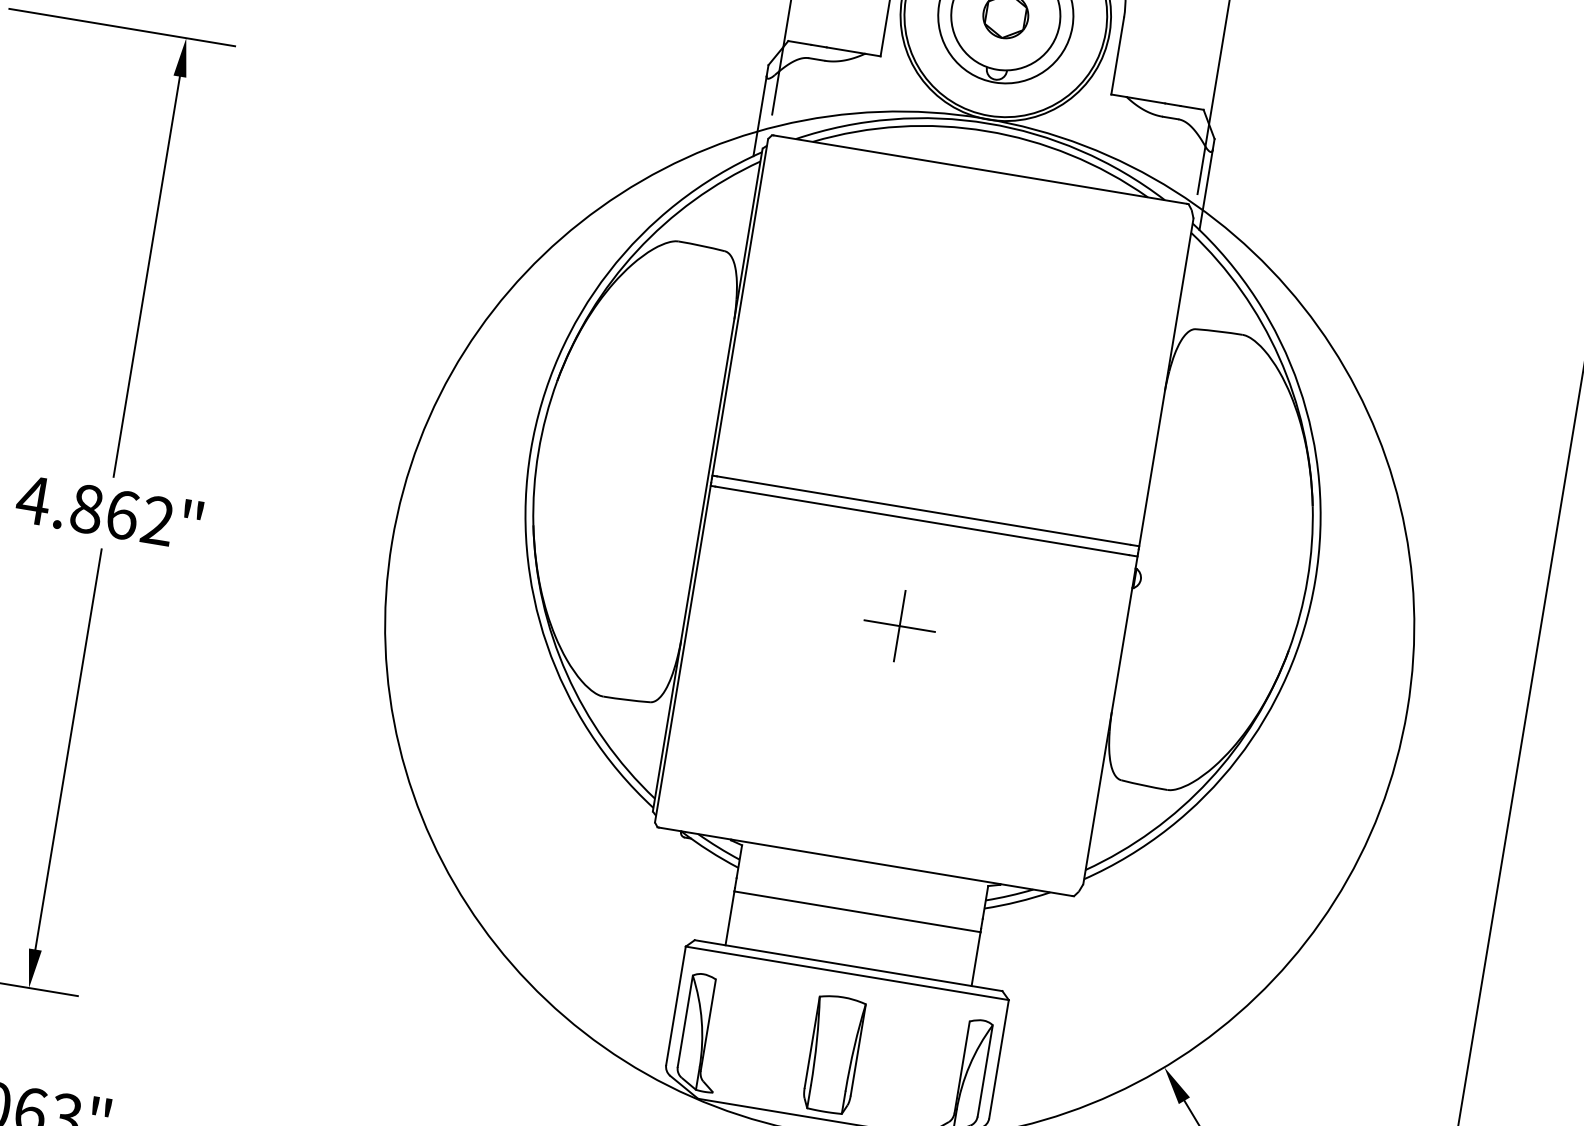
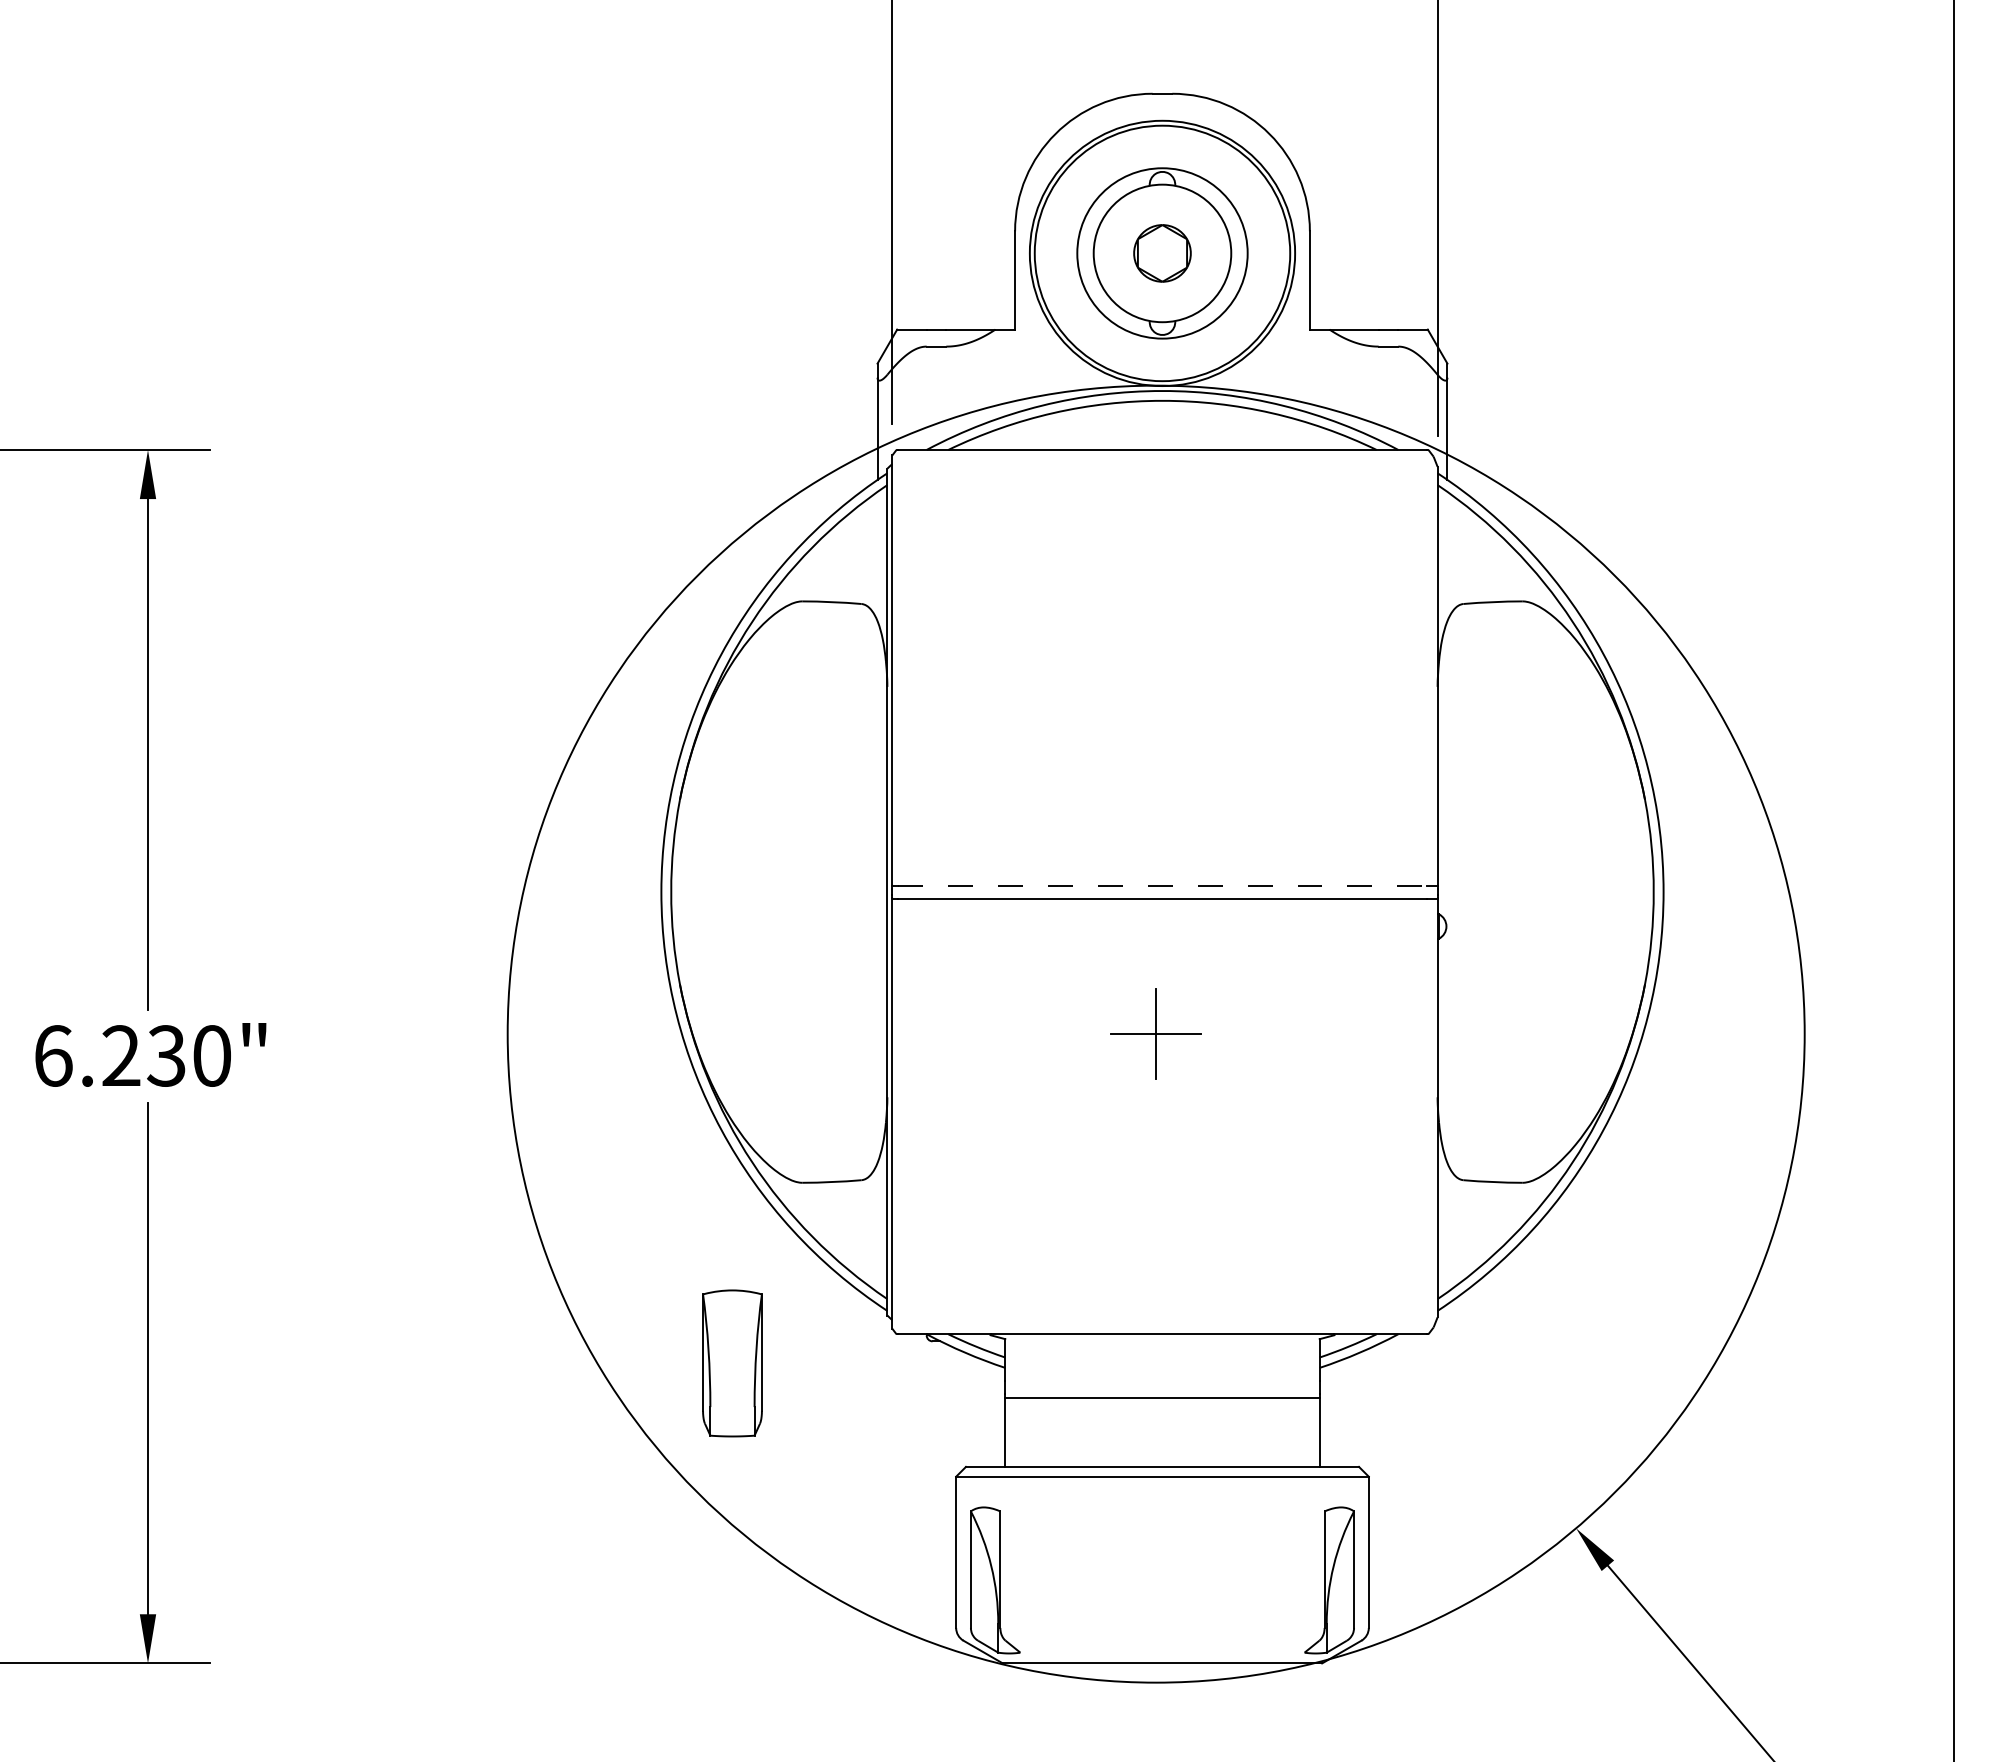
text: (94, 510) -> (131, 1055), 4.862" -> 6.230"
line: (923, 510) -> (1162, 885), solid -> dashed
part: (833, 1054) -> (732, 1363), moved

